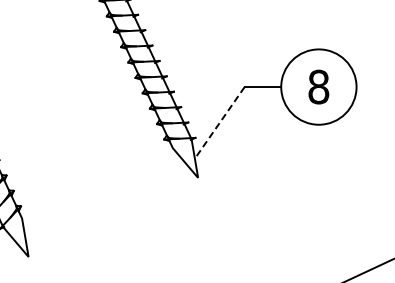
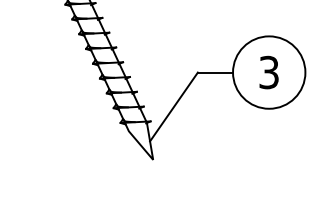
text: (318, 86) -> (268, 72), 8 -> 3
line: (219, 122) -> (173, 106), dashed -> solid

